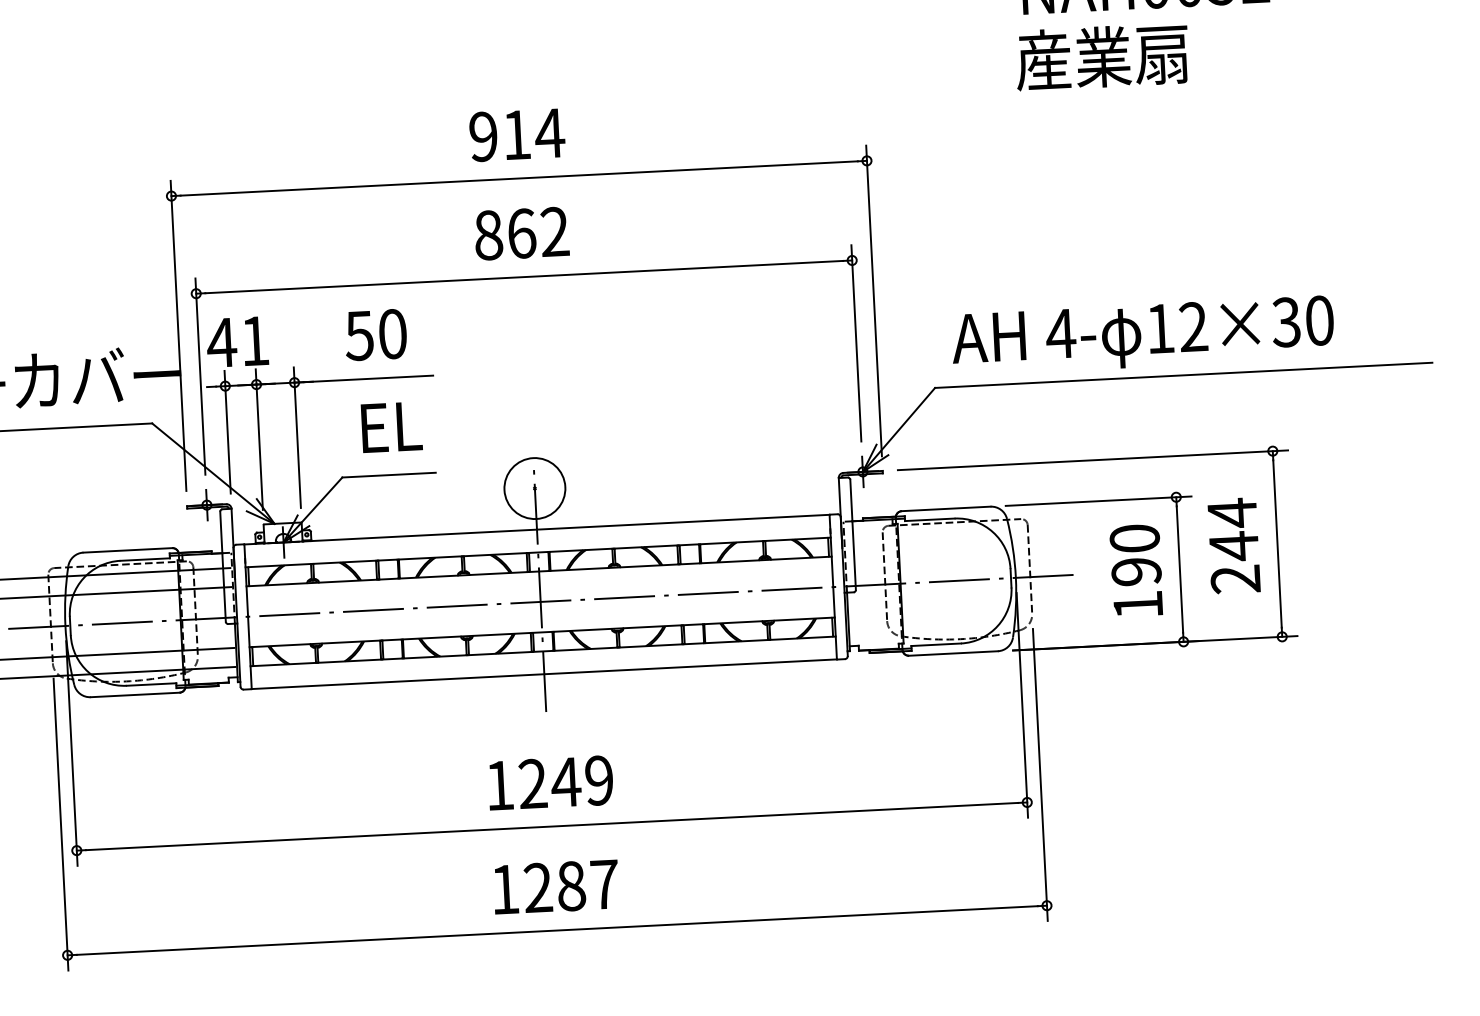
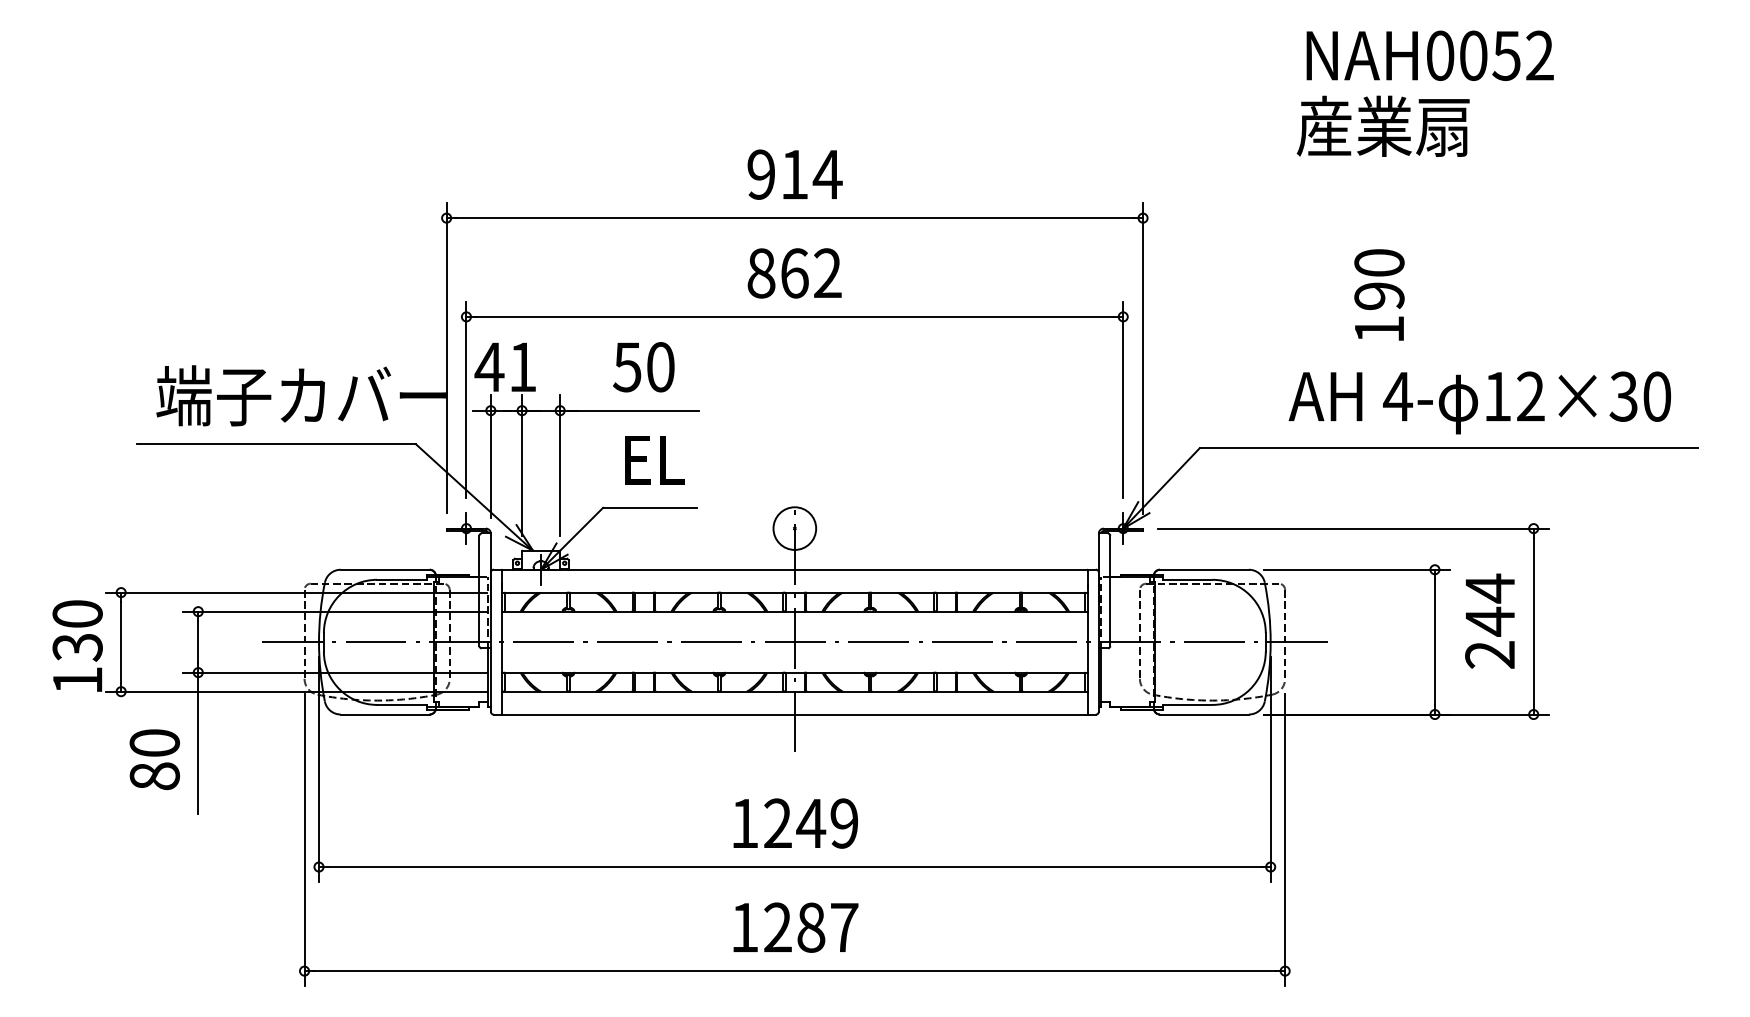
text: (1142, 335) -> (1479, 402), moved
circle: (534, 488) -> (794, 528), size x0.7
text: (1136, 570) -> (1379, 294), moved

